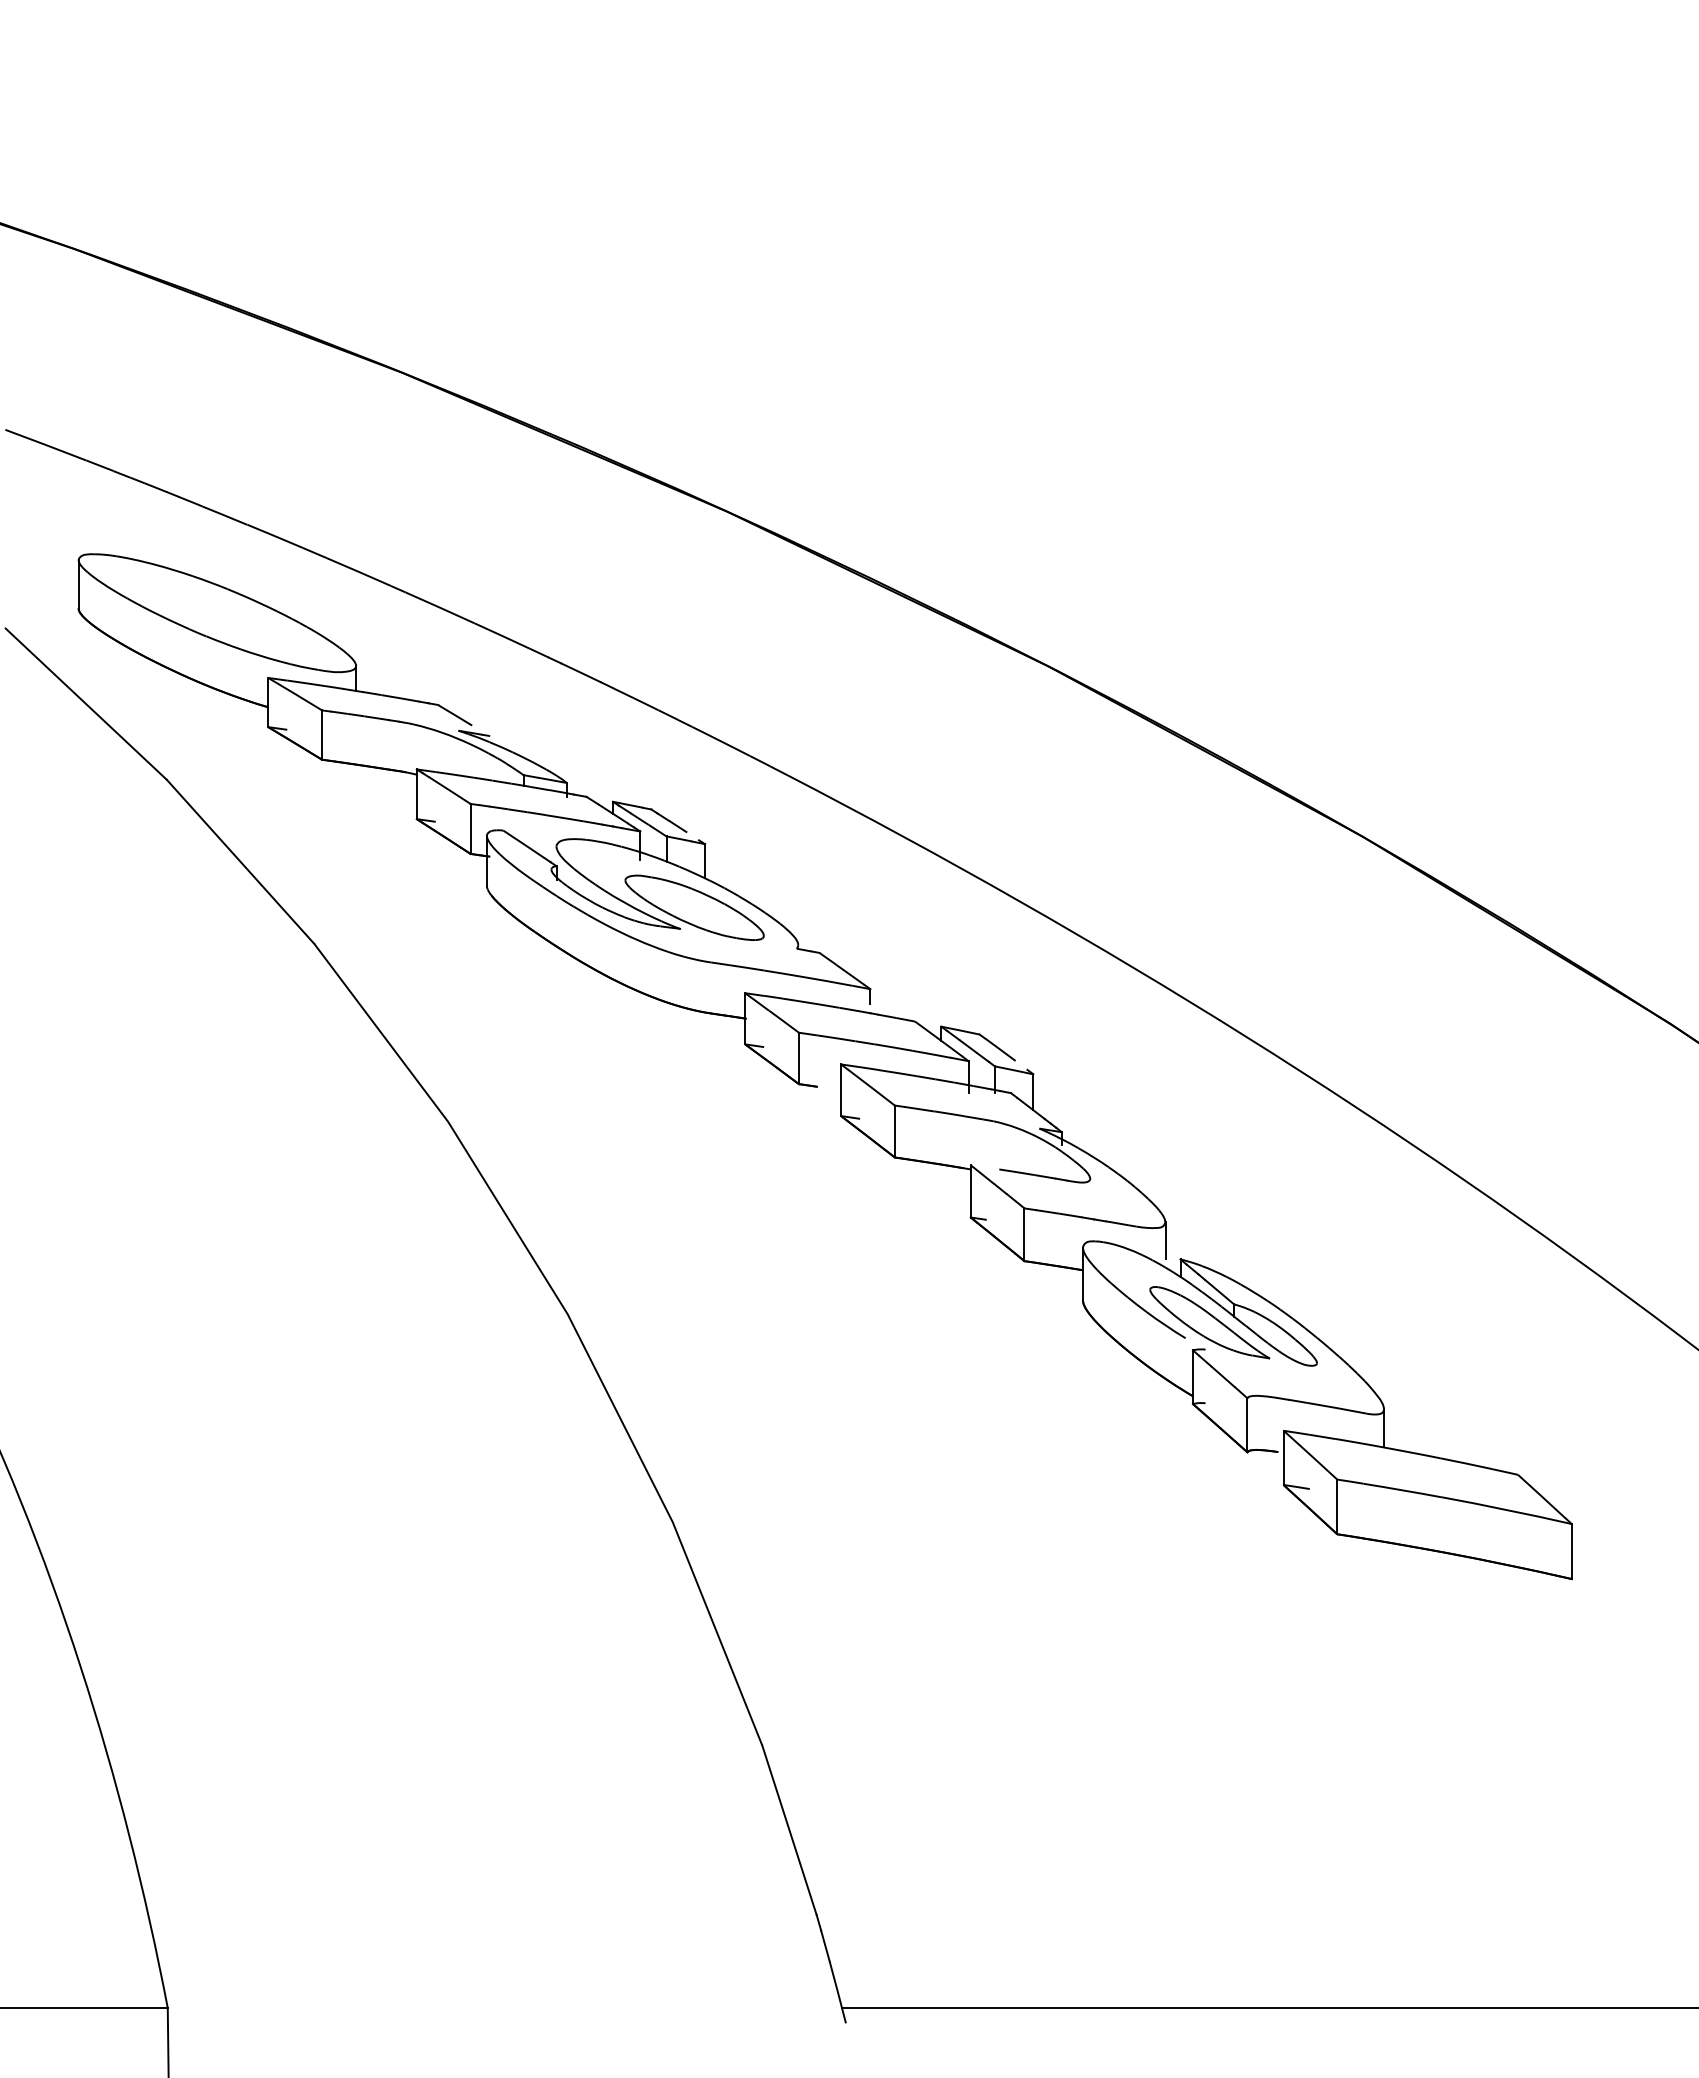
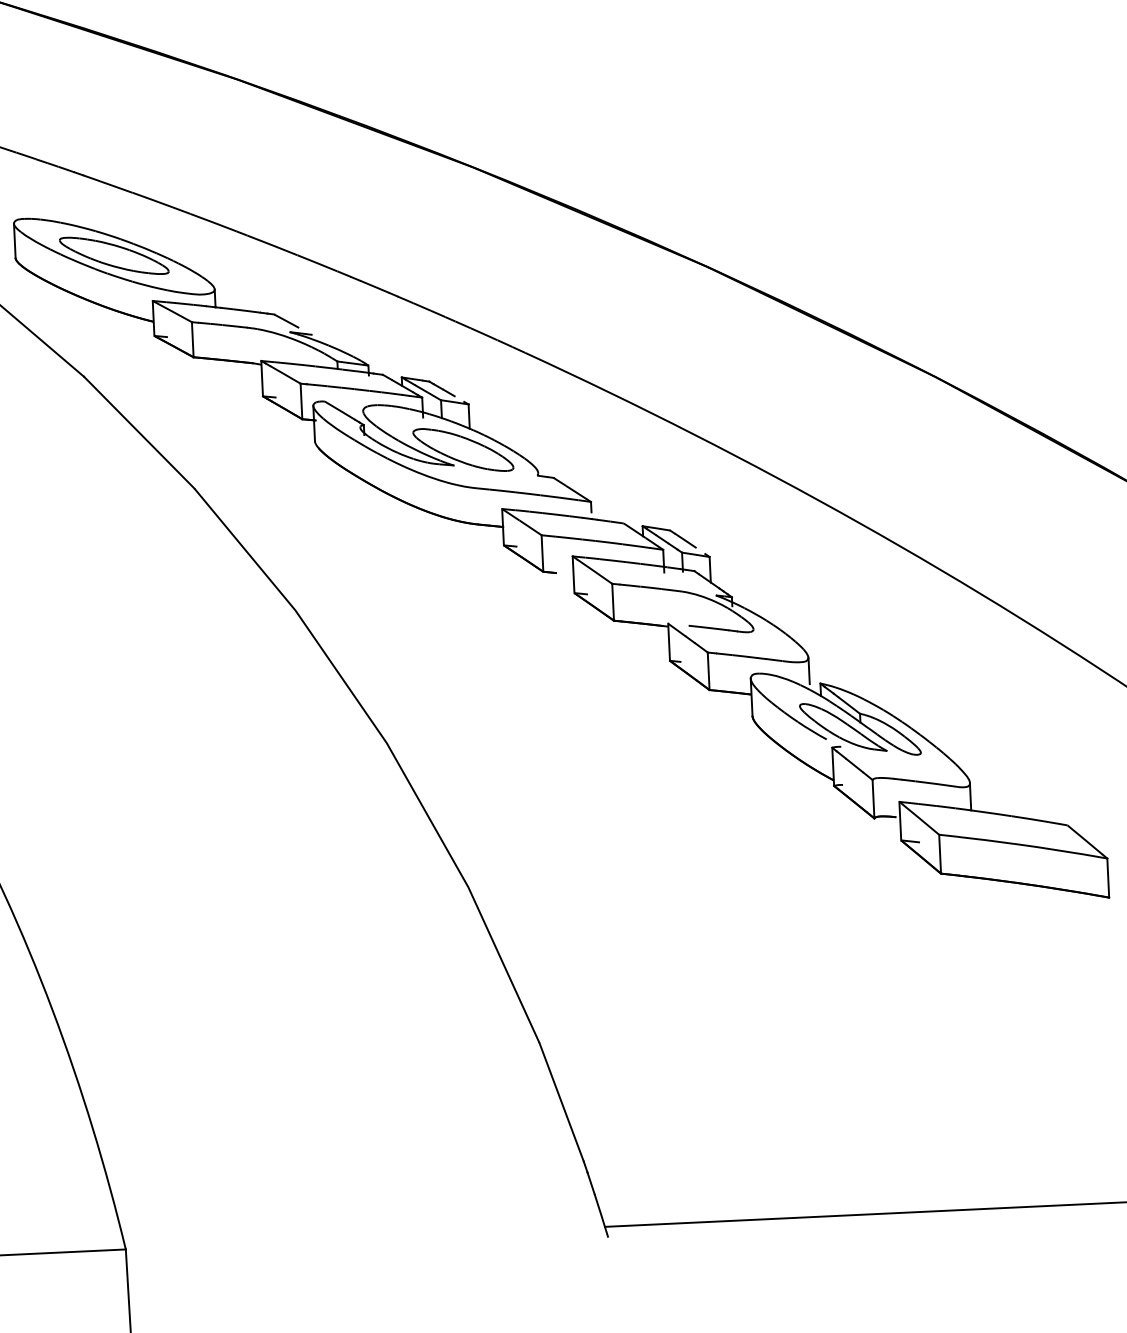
part: (217, 611) -> (114, 255), added

